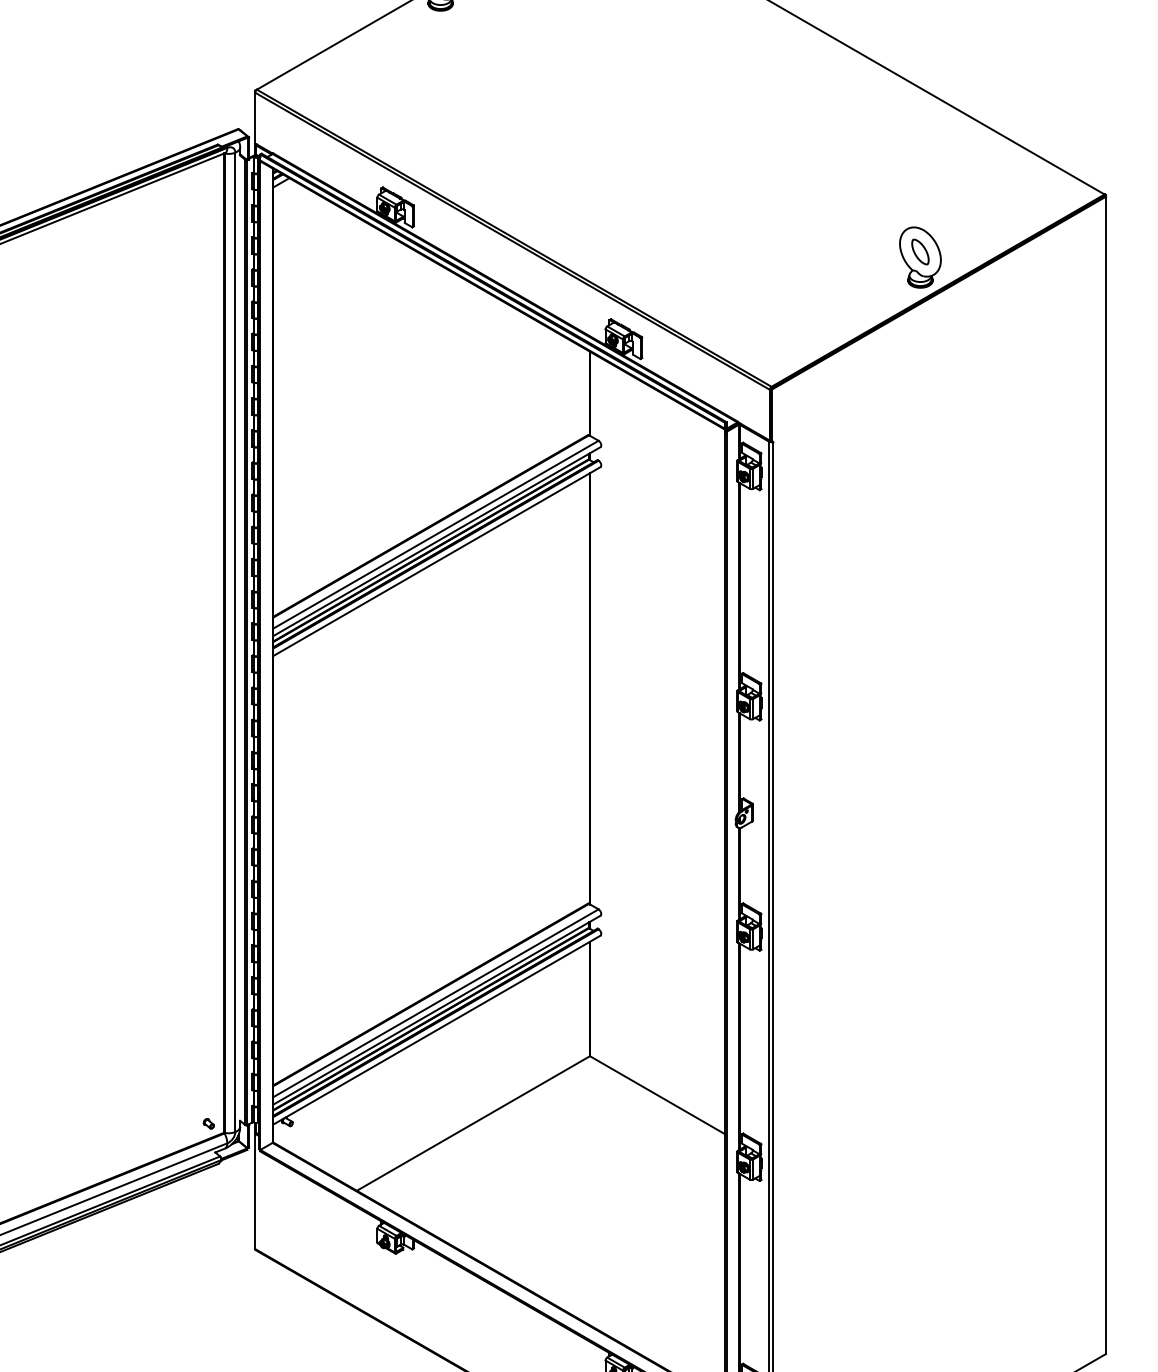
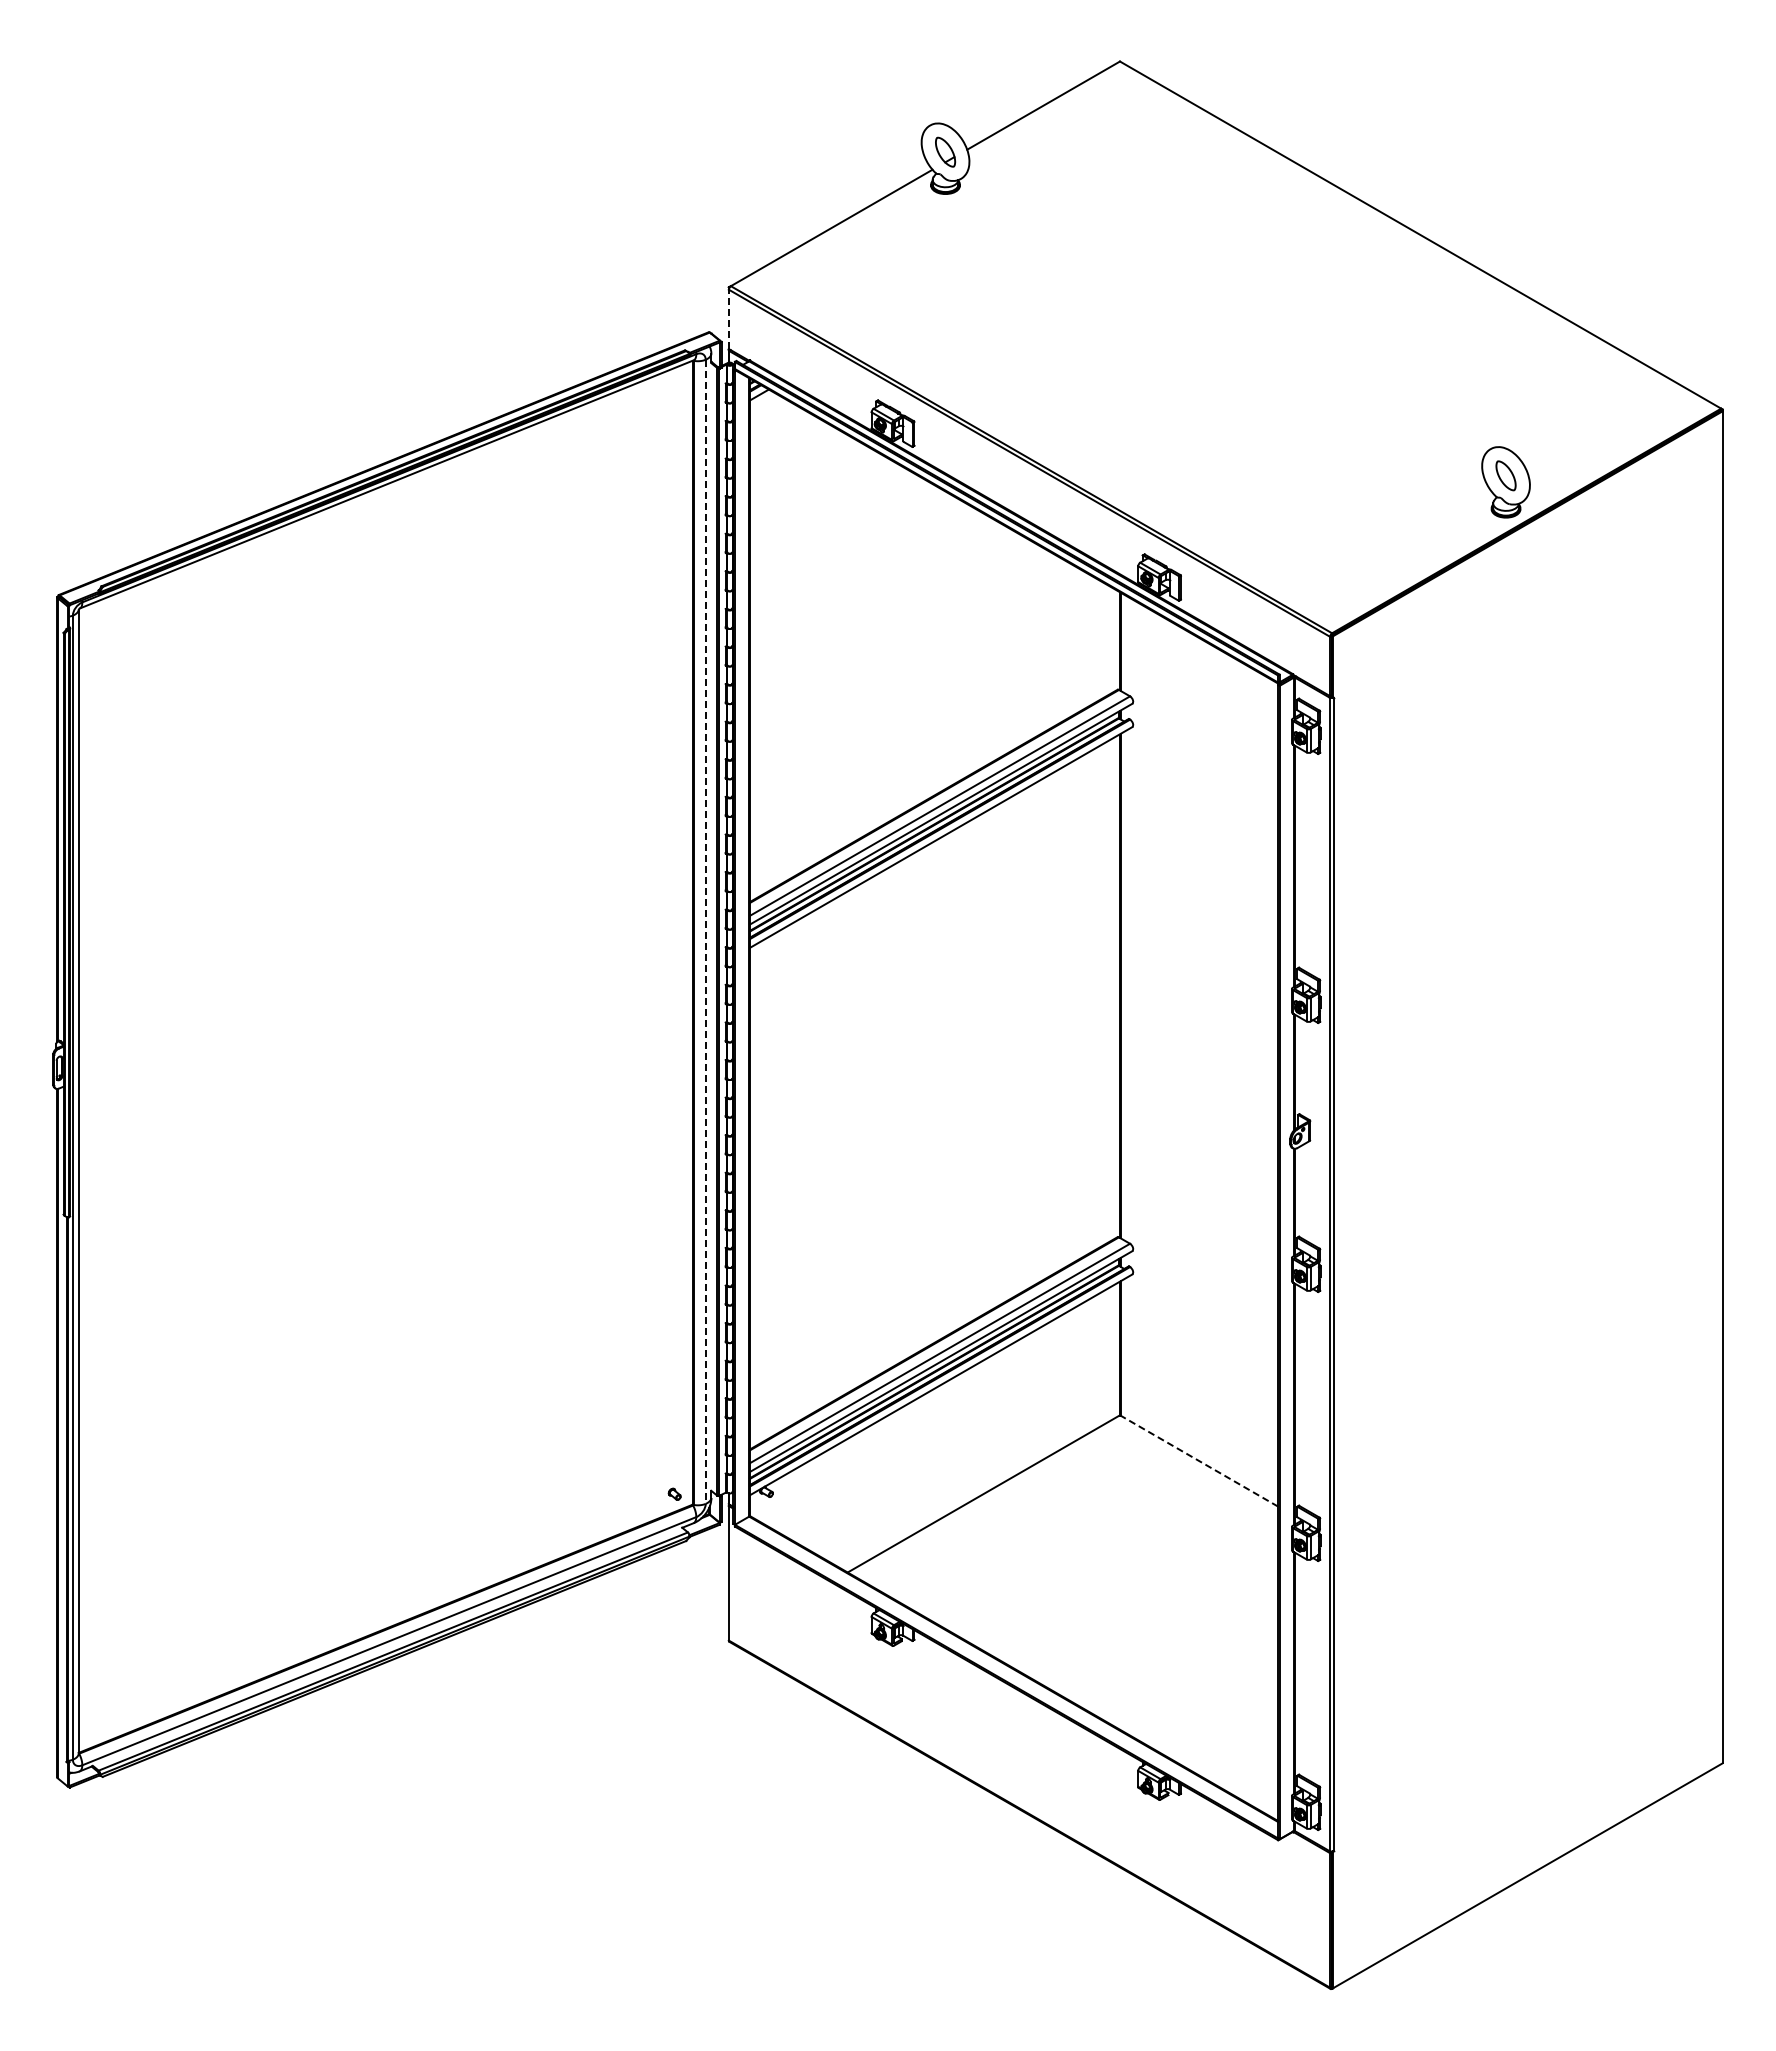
line: (254, 118) -> (728, 319), solid -> dashed
line: (235, 642) -> (705, 932), solid -> dashed
line: (657, 1094) -> (1198, 1460), solid -> dashed

